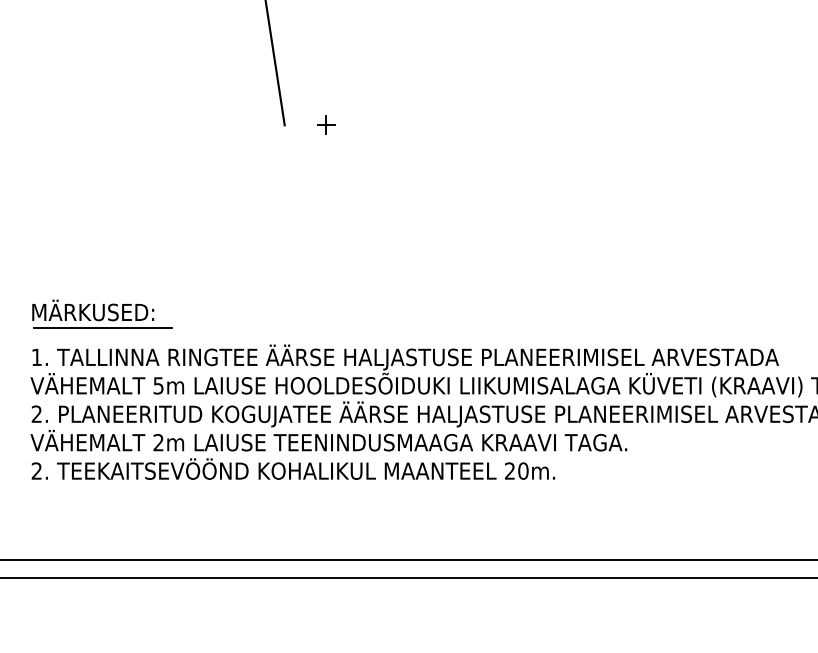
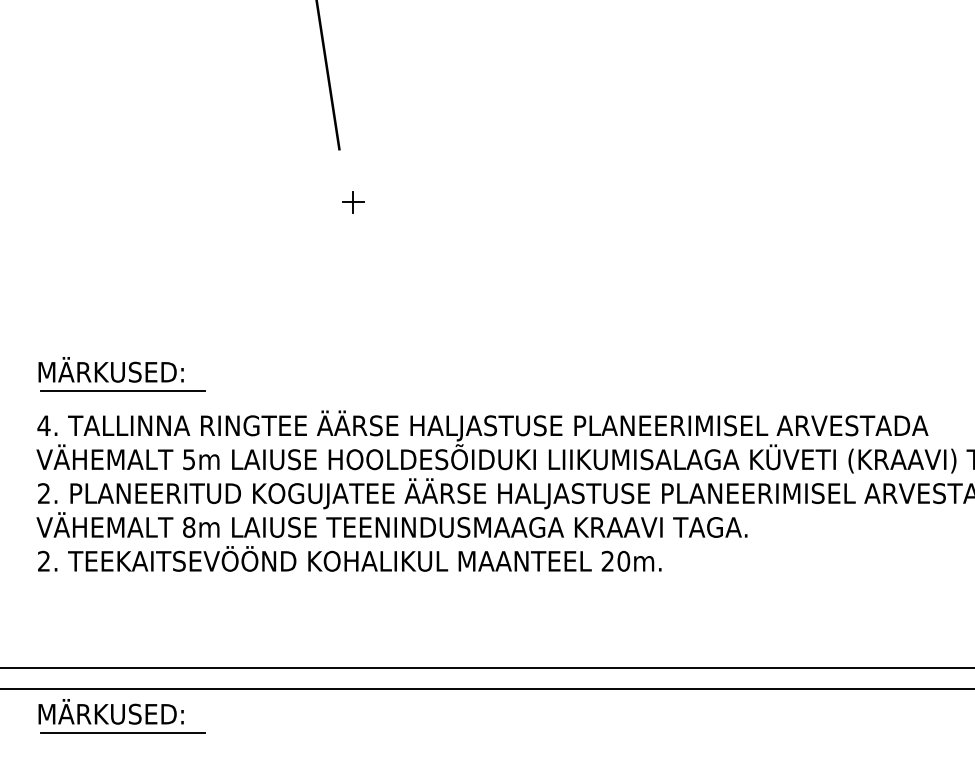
part: (326, 124) -> (353, 201), moved
text: (36, 356) -> (43, 424), 1. -> 4.
text: (158, 442) -> (189, 527), 2m -> 8m
part: (102, 600) -> (122, 715), added

